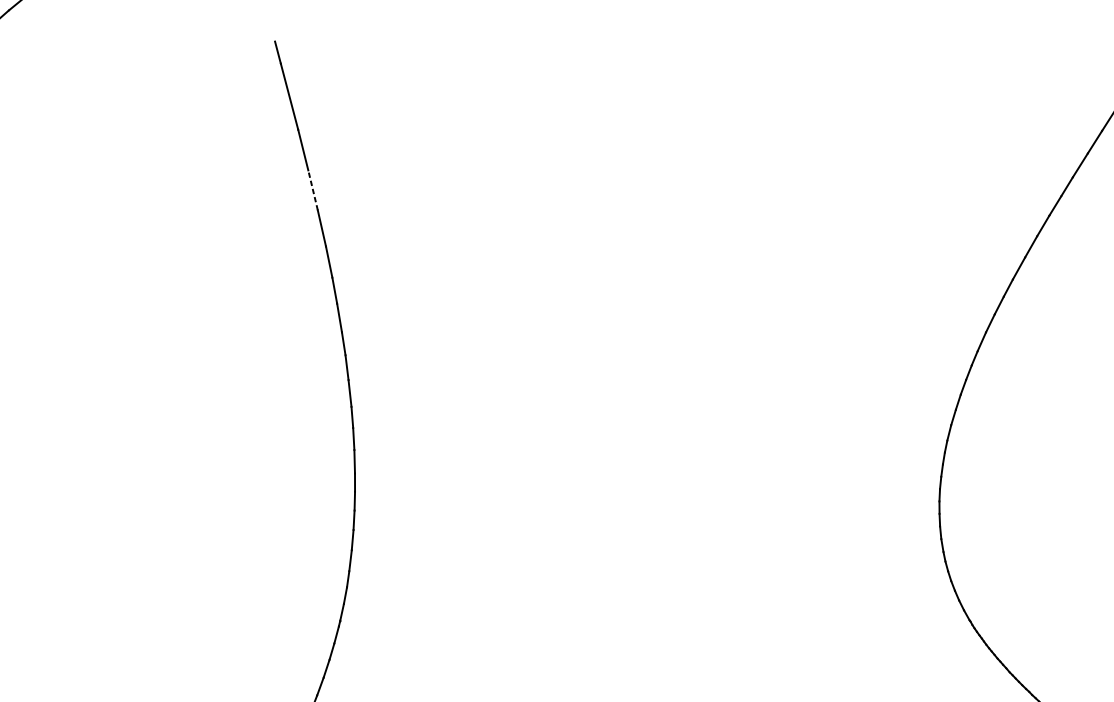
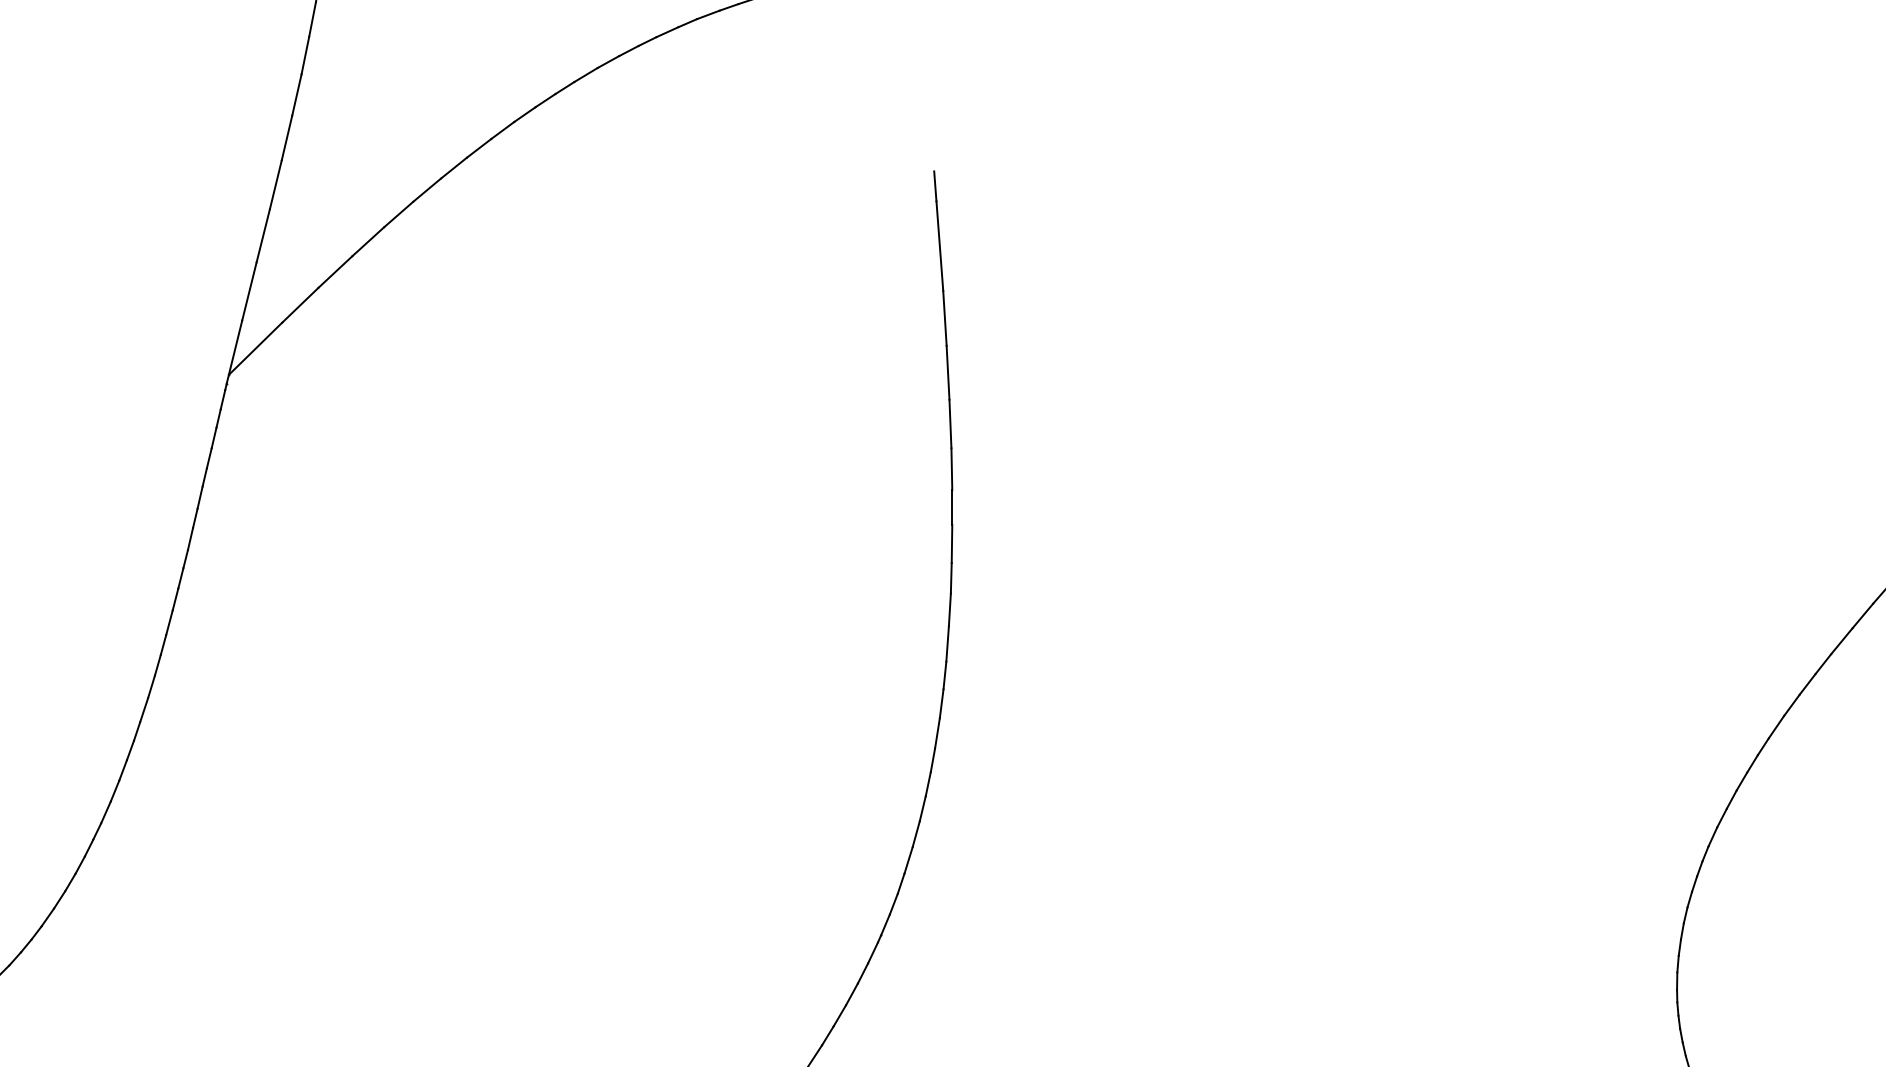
line: (313, 190) -> (948, 372), dashed -> solid

